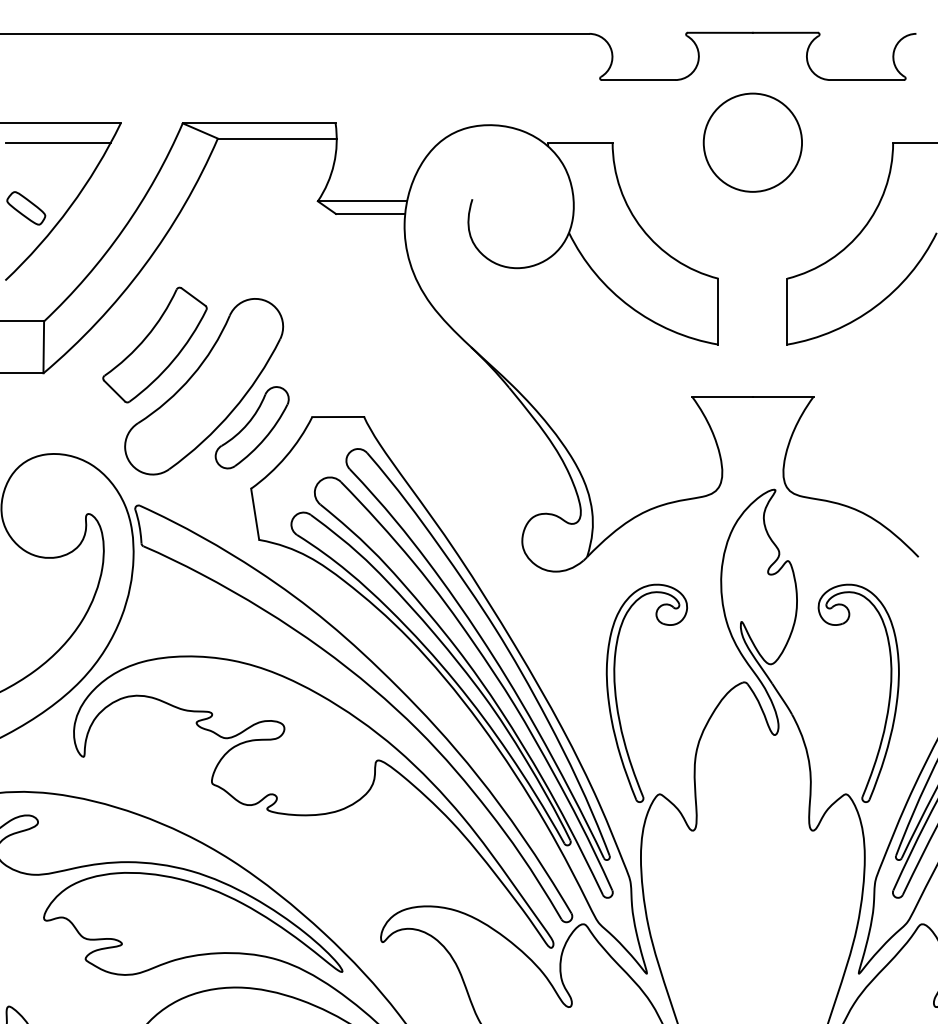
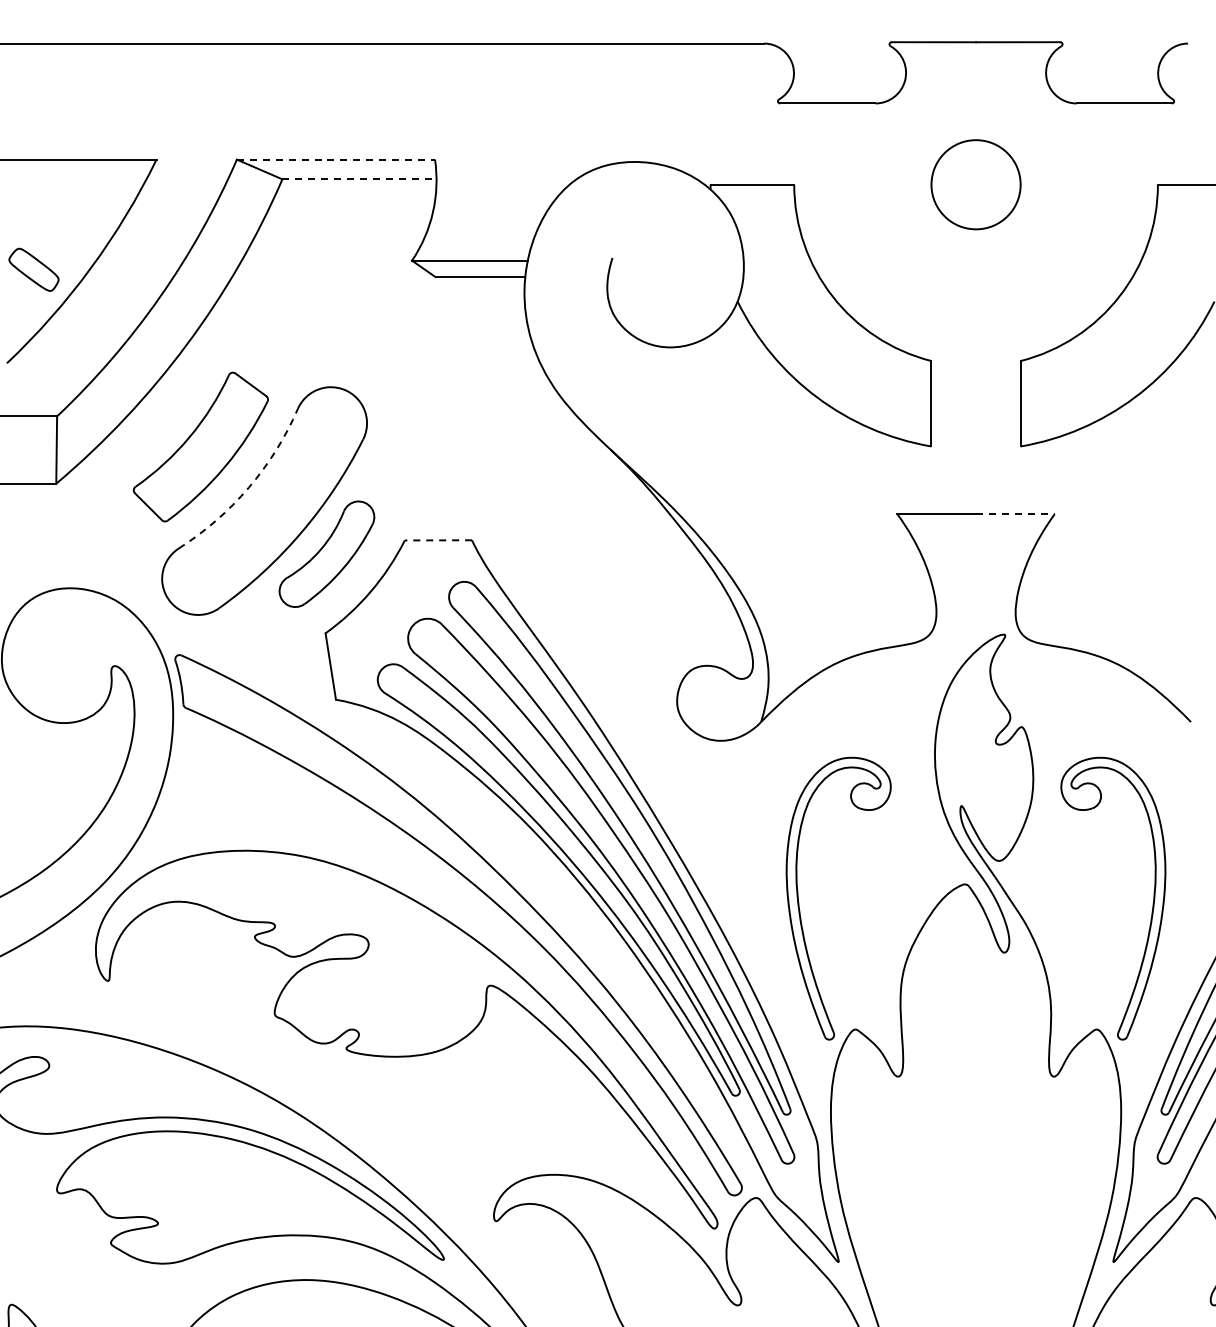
line: (259, 123) -> (336, 159), solid -> dashed
line: (277, 138) -> (359, 179), solid -> dashed
circle: (752, 142) -> (975, 184), size x0.7
line: (58, 143) -> (75, 185), removed
arc: (191, 376) -> (248, 487), solid -> dashed
line: (783, 397) -> (1015, 514), solid -> dashed
line: (338, 417) -> (438, 540), solid -> dashed

